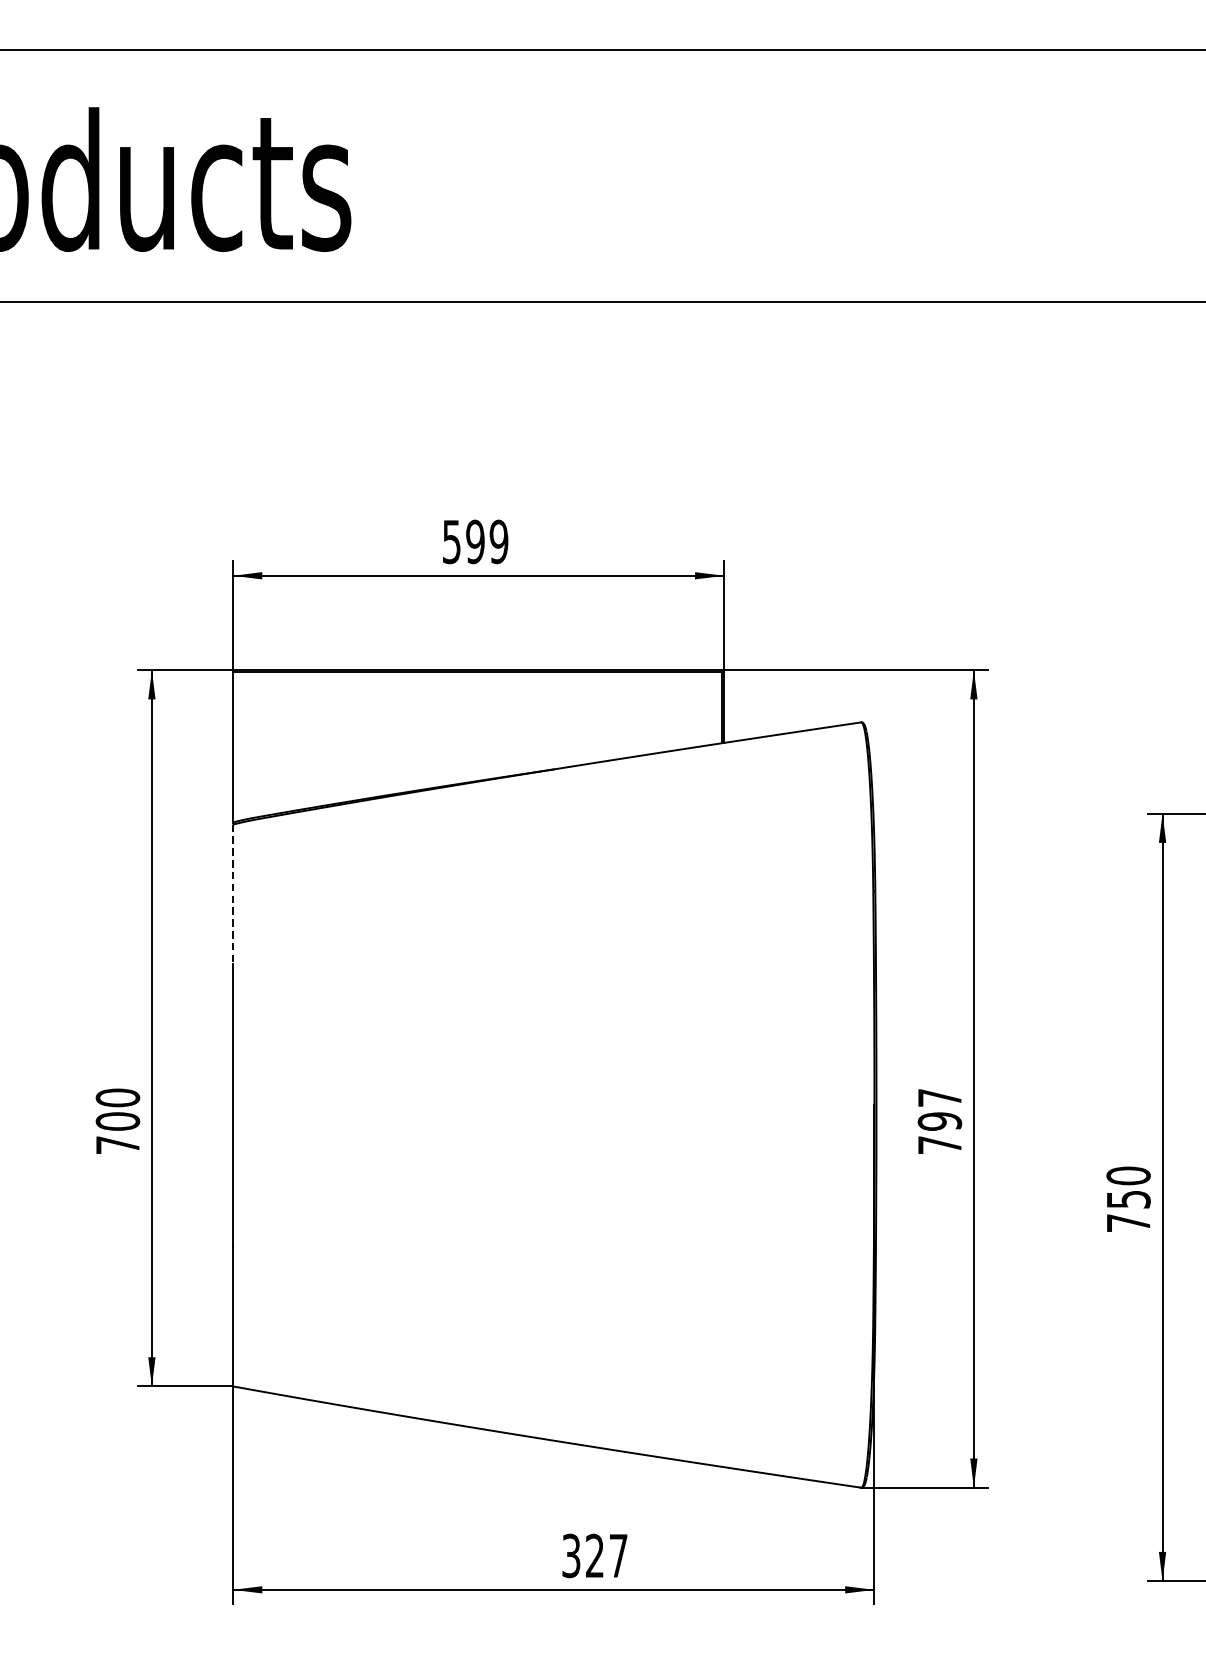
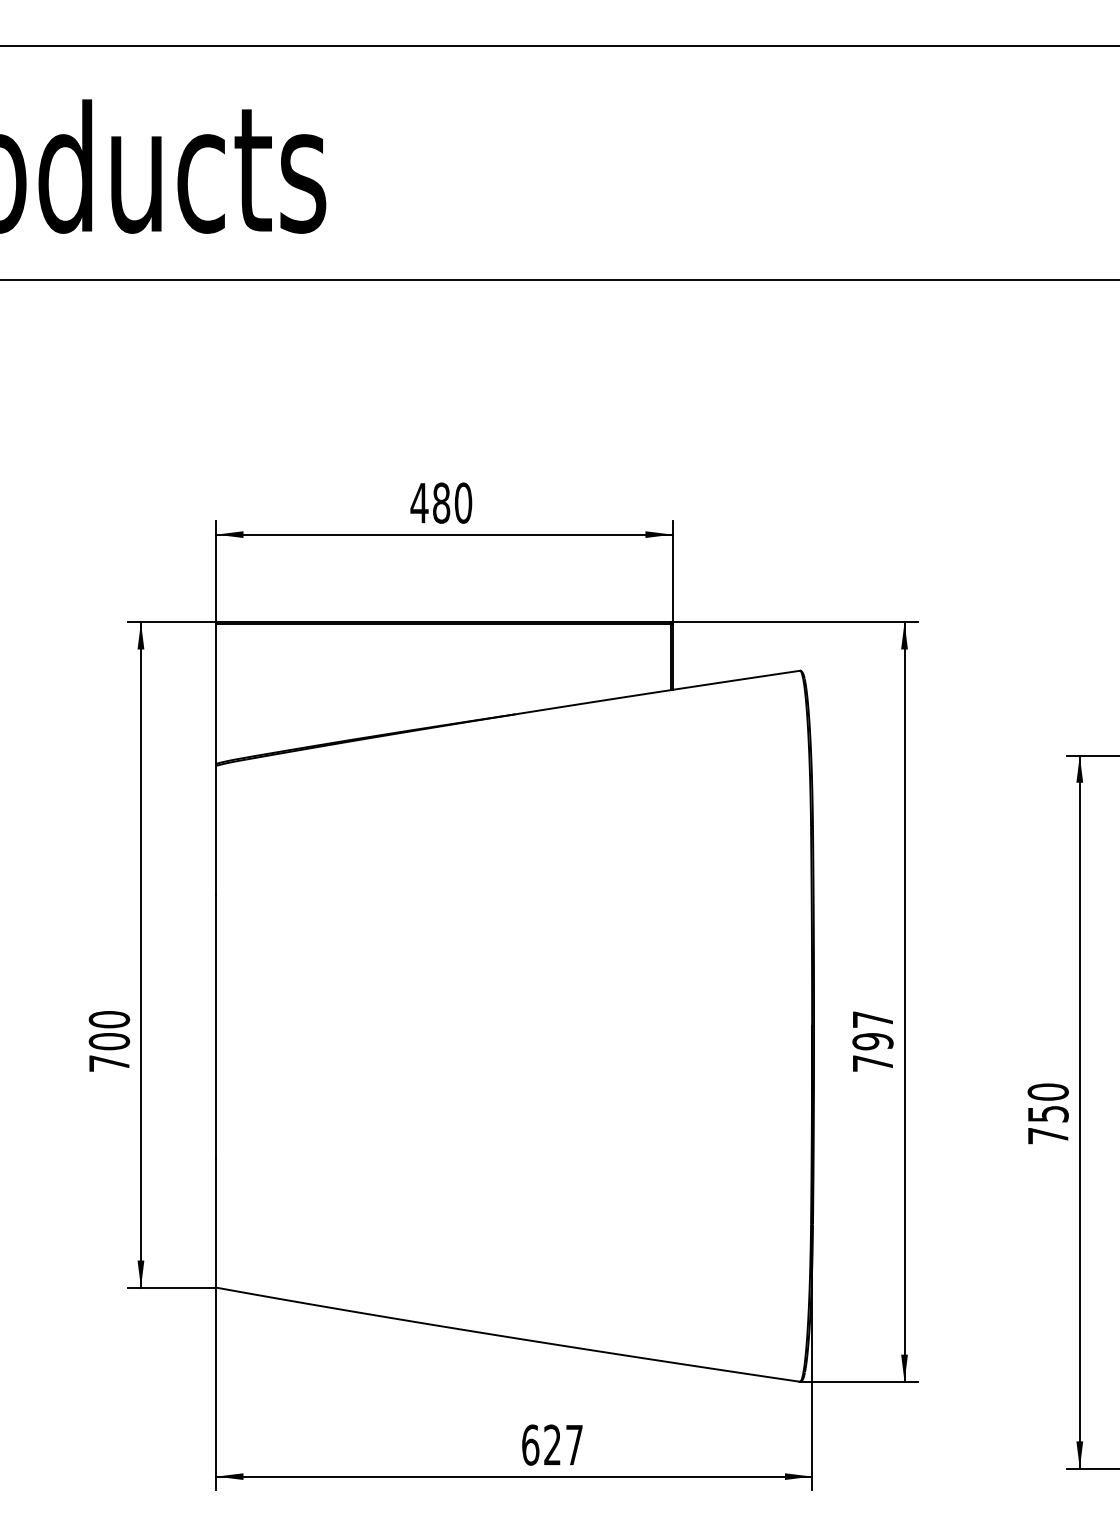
text: (475, 541) -> (441, 502), 599 -> 480
line: (233, 894) -> (216, 830), dashed -> solid
text: (571, 1555) -> (530, 1444), 327 -> 627

